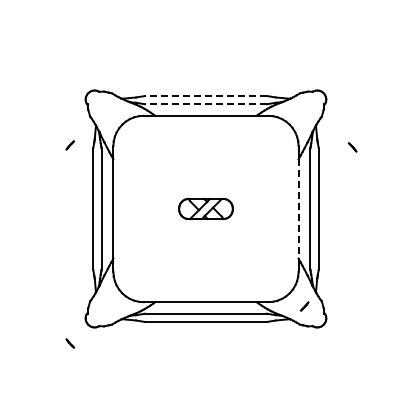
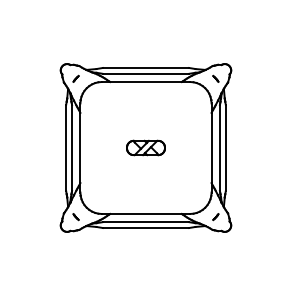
line: (206, 96) -> (146, 68), dashed -> solid
line: (206, 104) -> (146, 73), dashed -> solid
part: (70, 145) -> (76, 78), moved
part: (352, 147) -> (215, 78), moved
line: (298, 209) -> (211, 148), dashed -> solid
part: (70, 343) -> (76, 217), moved

